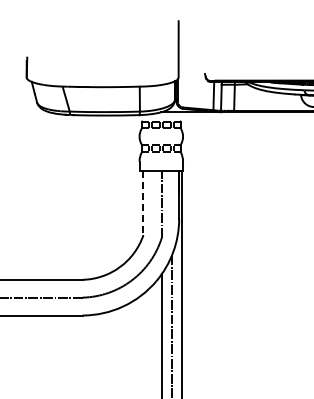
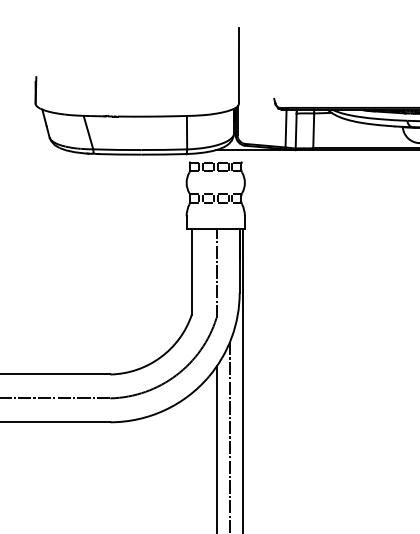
line: (143, 203) -> (191, 272), dashed -> solid

